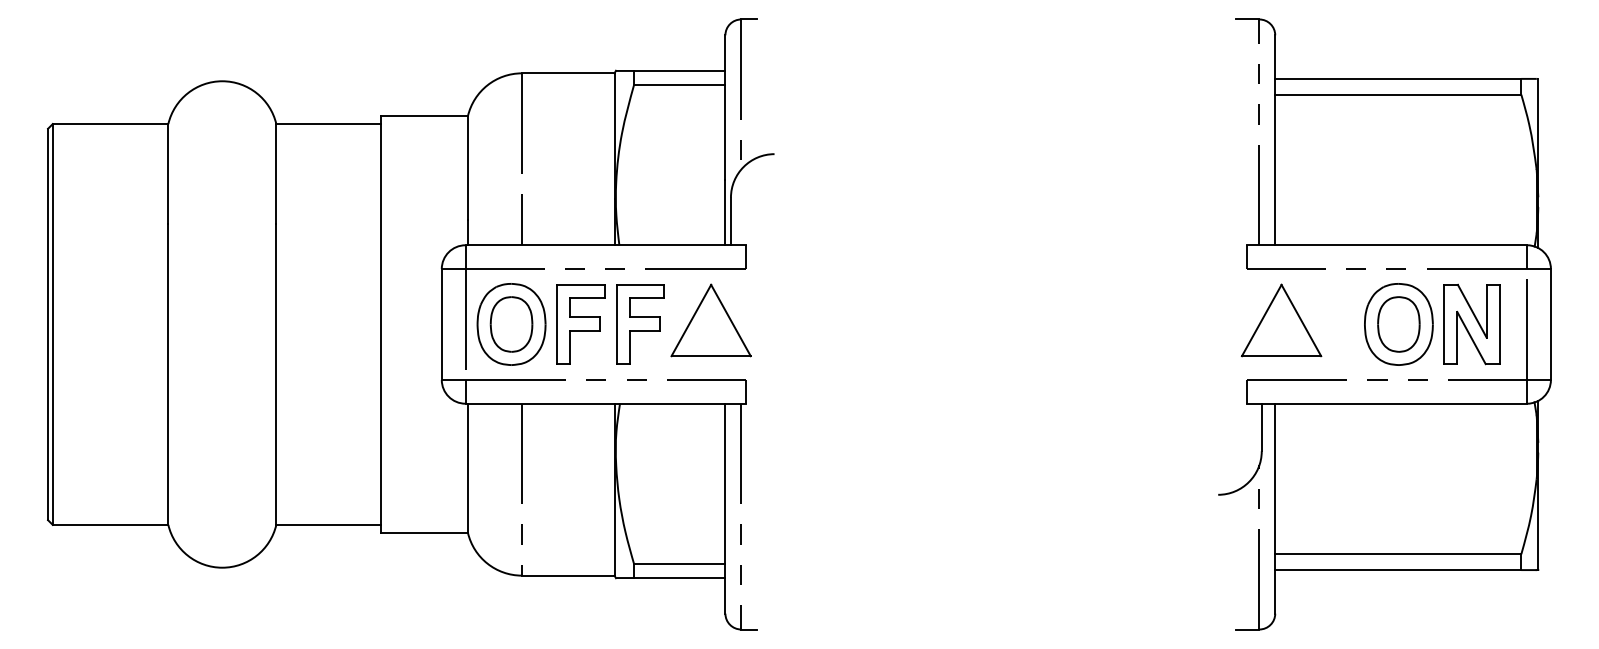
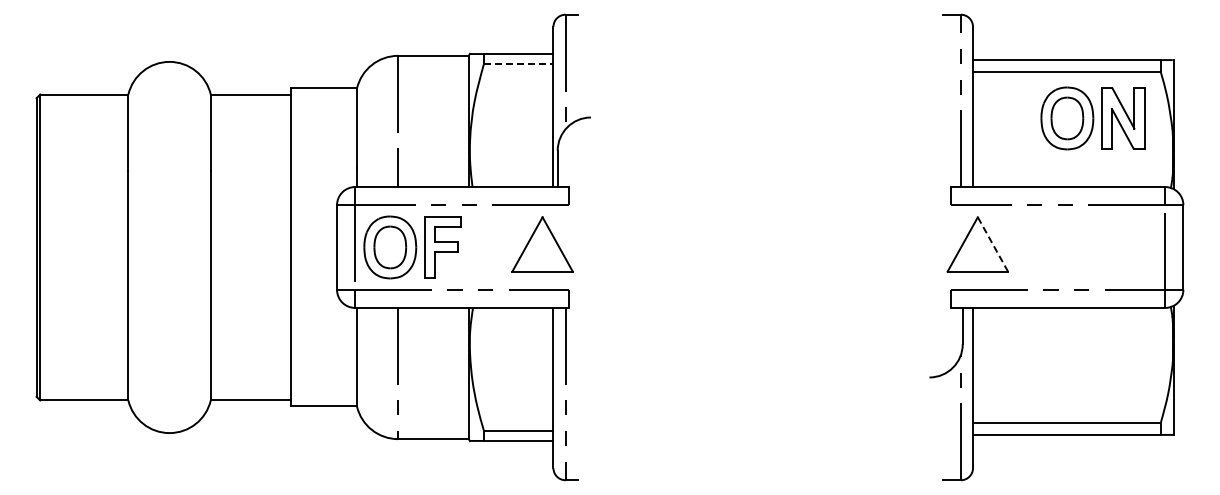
line: (679, 84) -> (518, 64), solid -> dashed
line: (1300, 320) -> (992, 244), solid -> dashed
part: (640, 324) -> (488, 247), removed
part: (1431, 324) -> (1092, 118), moved

